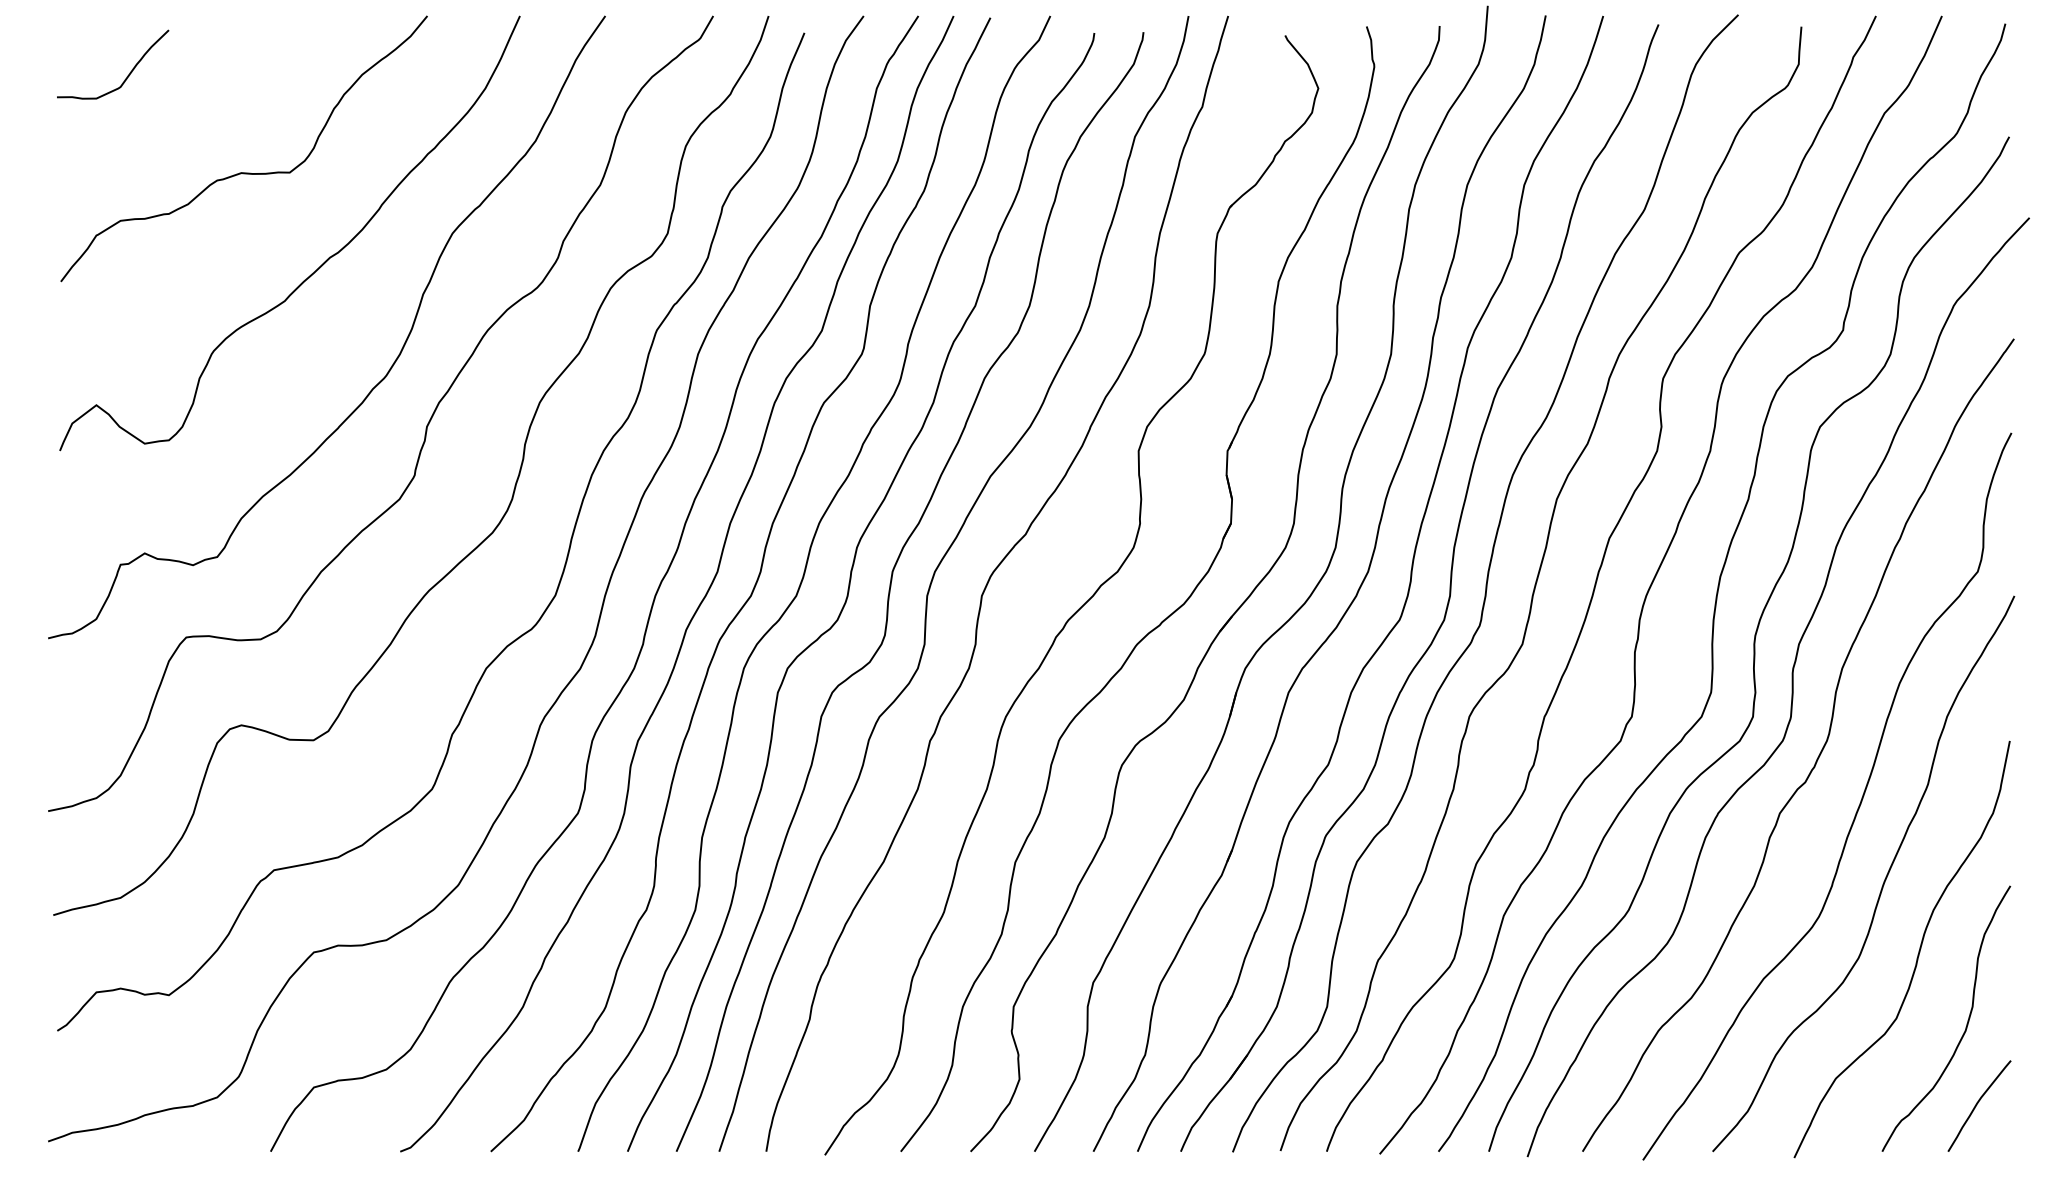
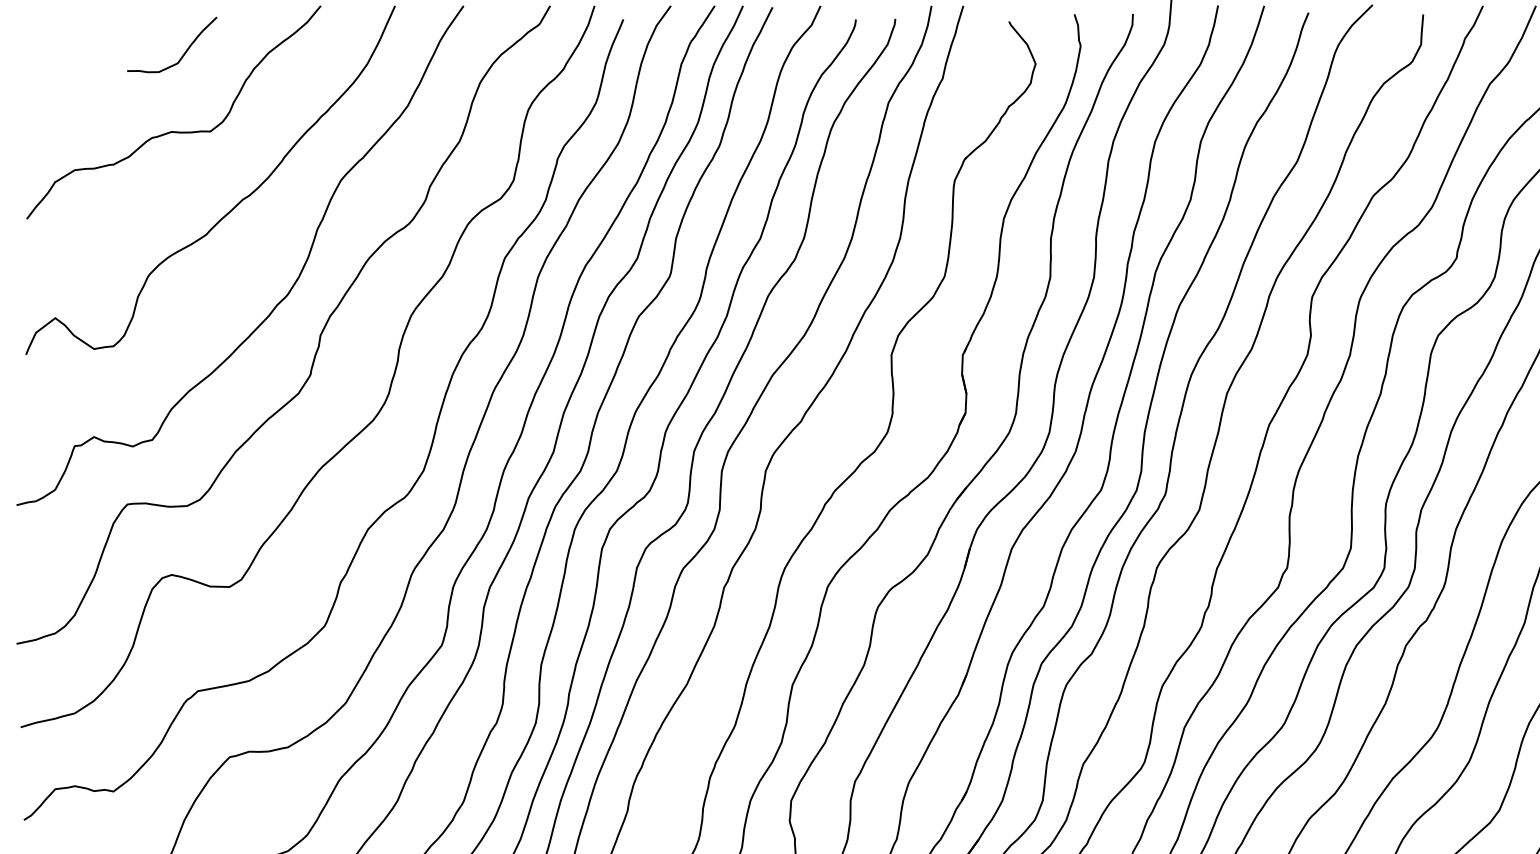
curve: (127, 75) -> (183, 53), moved

